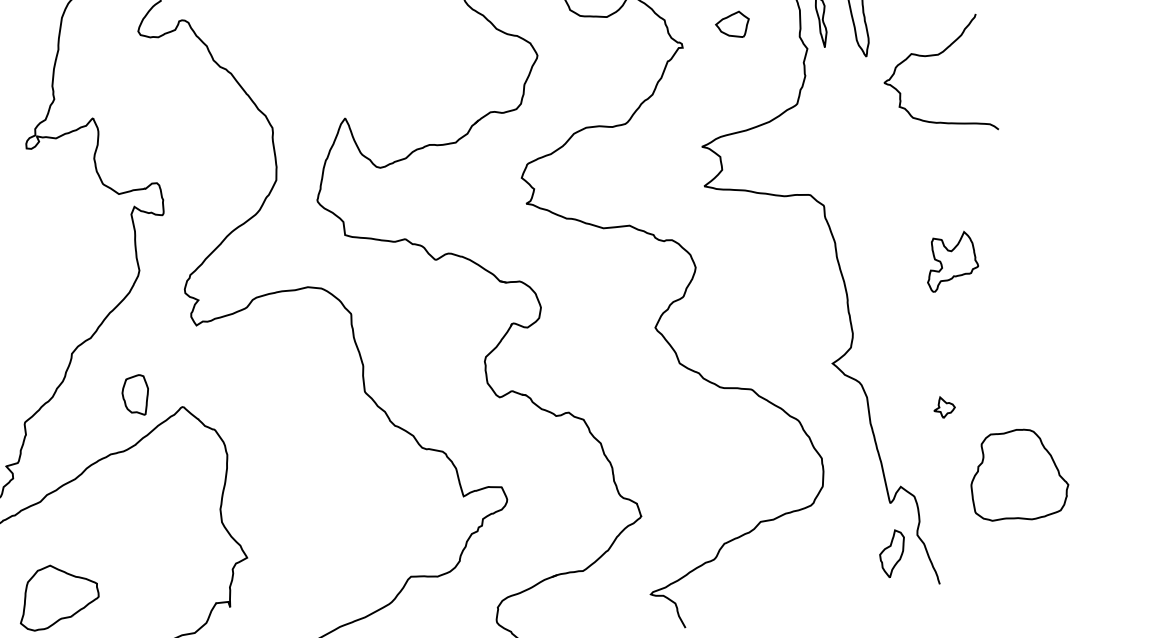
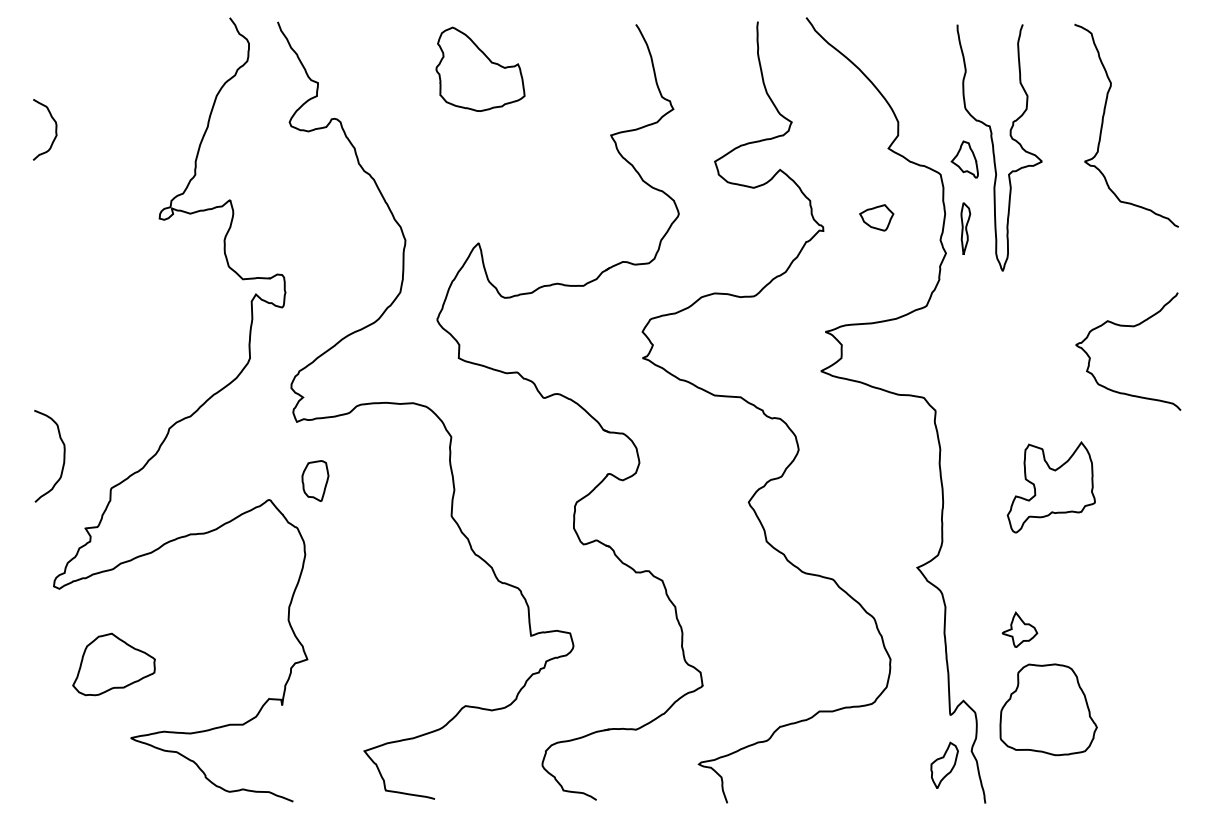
curve: (935, 56) -> (1130, 327), moved
part: (950, 261) -> (1050, 487), size x1.67
part: (136, 395) -> (315, 480), moved
part: (943, 407) -> (1019, 629), size x1.67
part: (1017, 475) -> (1048, 709), moved

